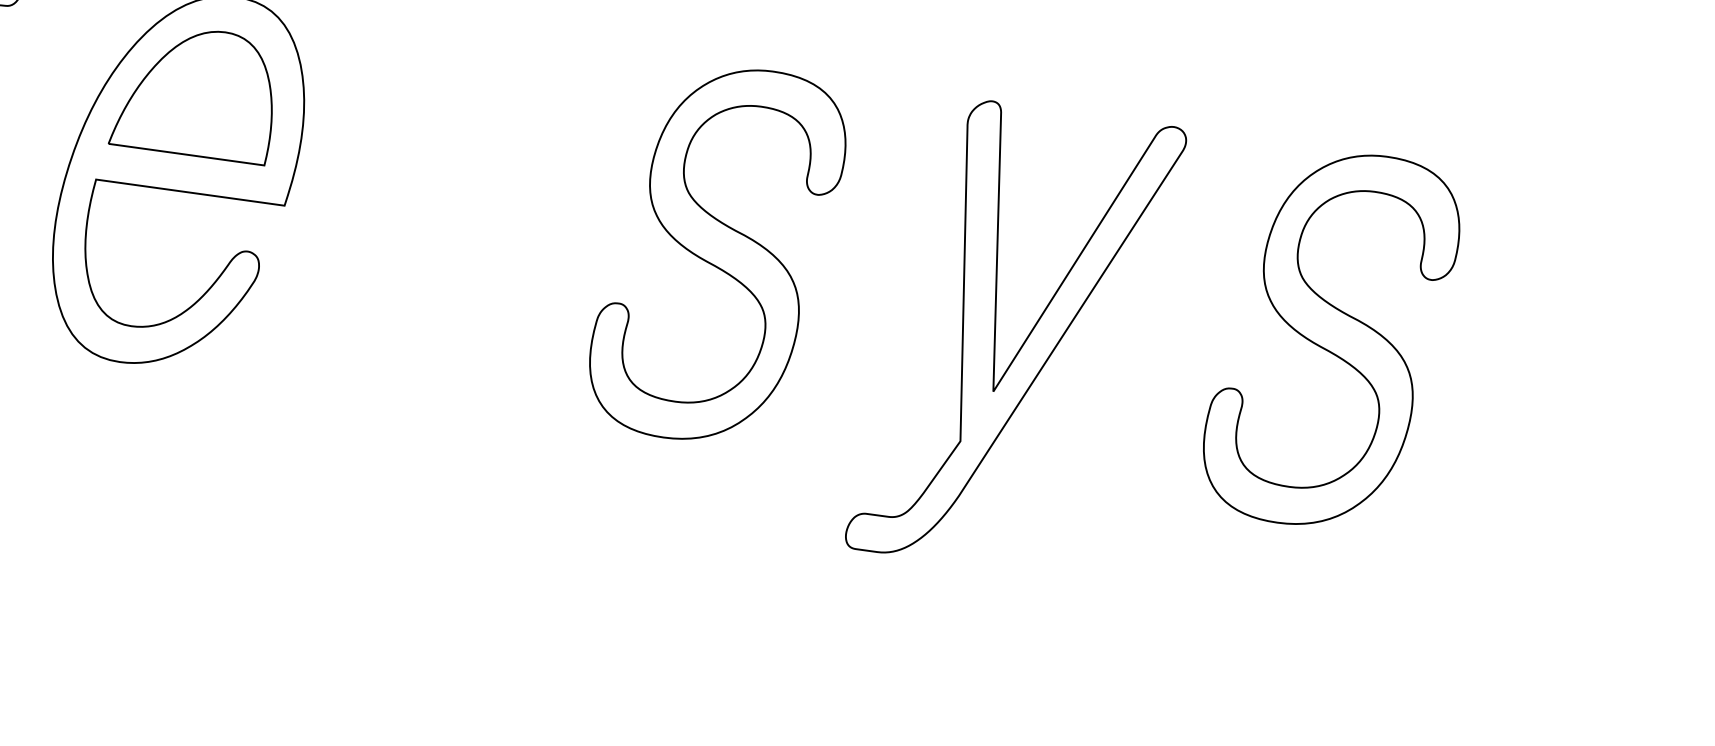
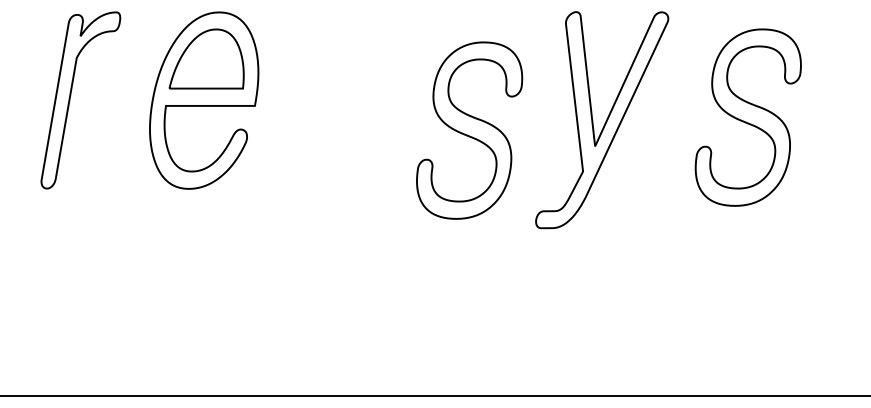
part: (717, 254) -> (469, 130), moved
part: (1329, 339) -> (747, 117), moved

